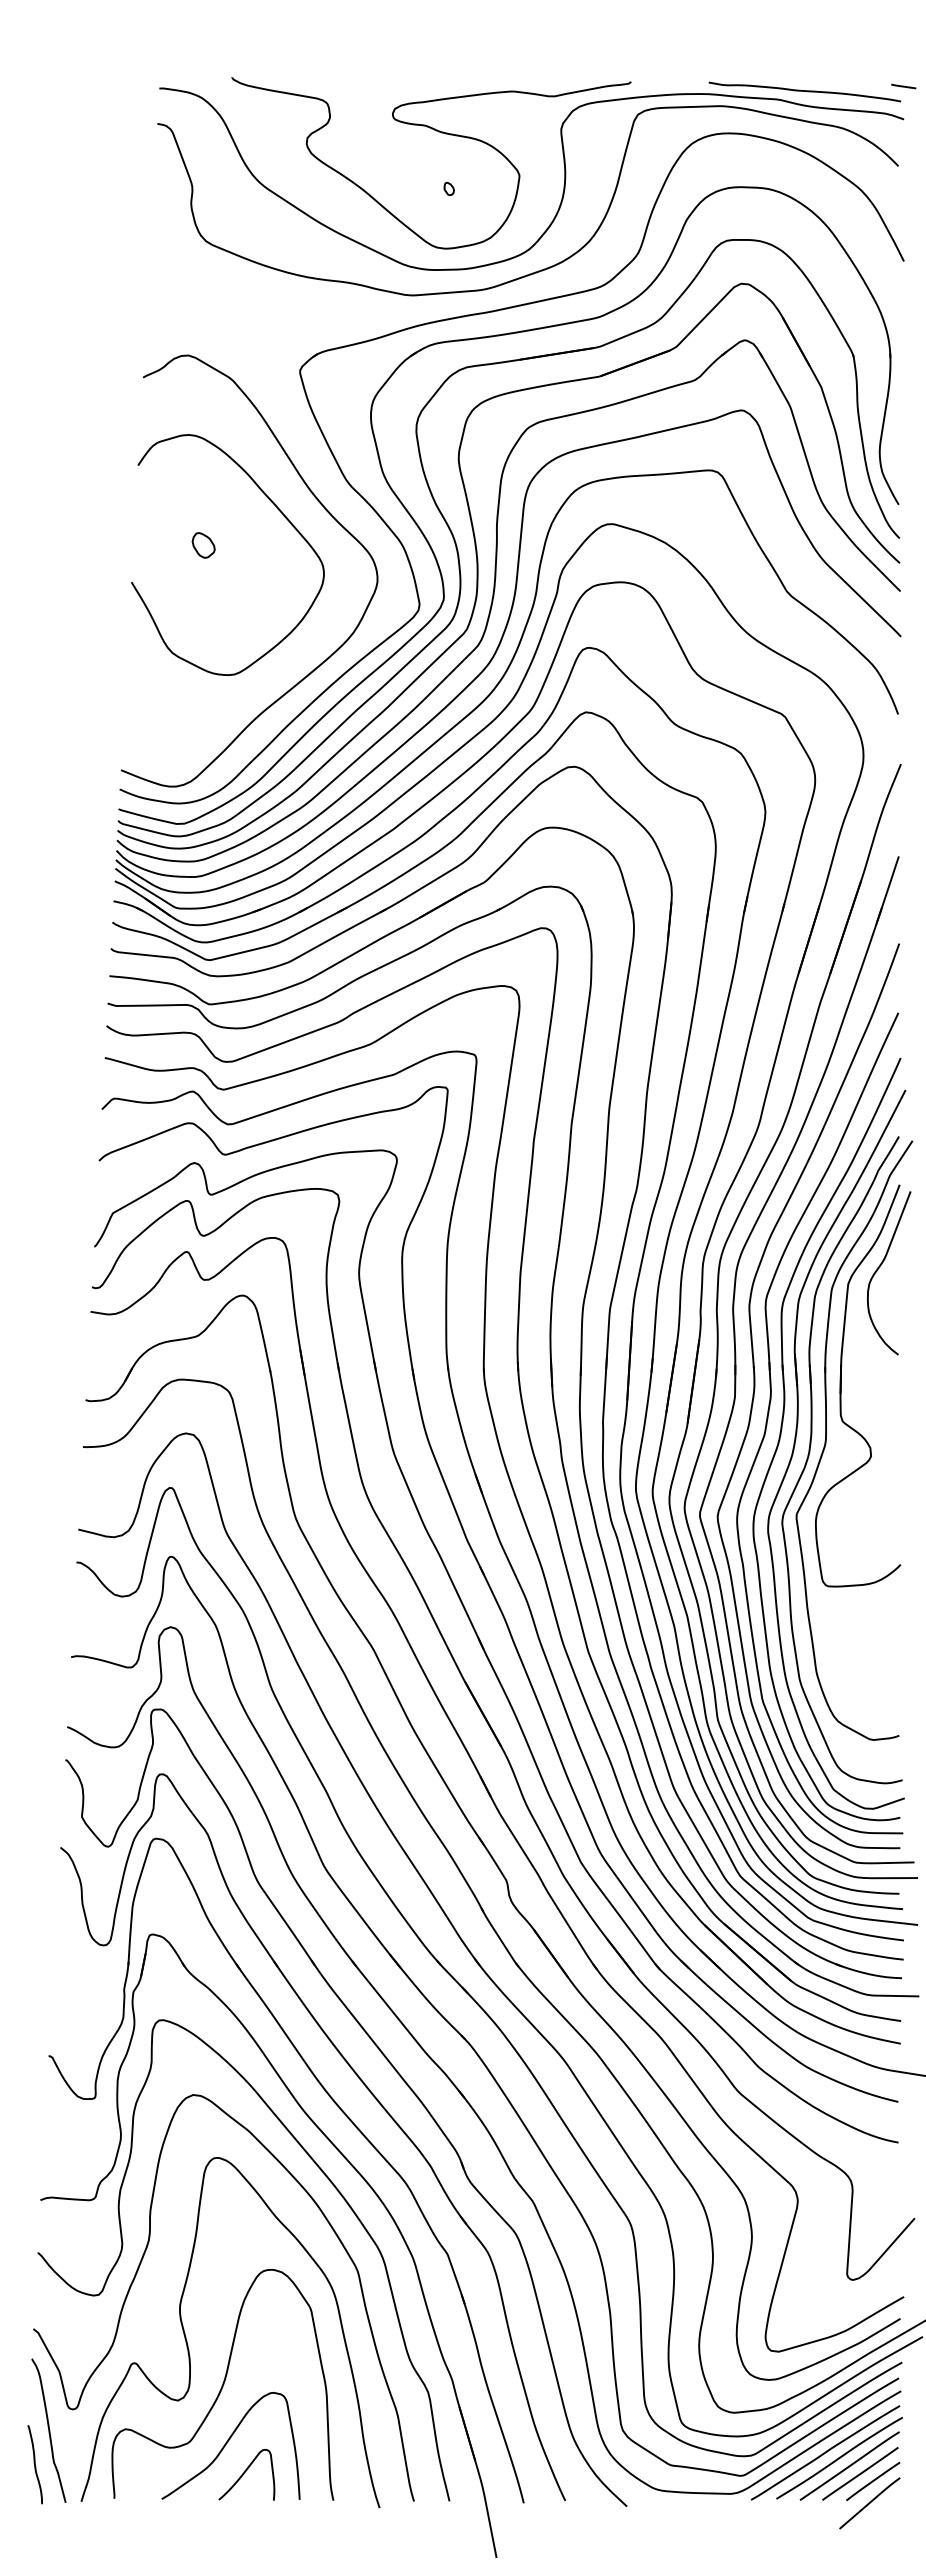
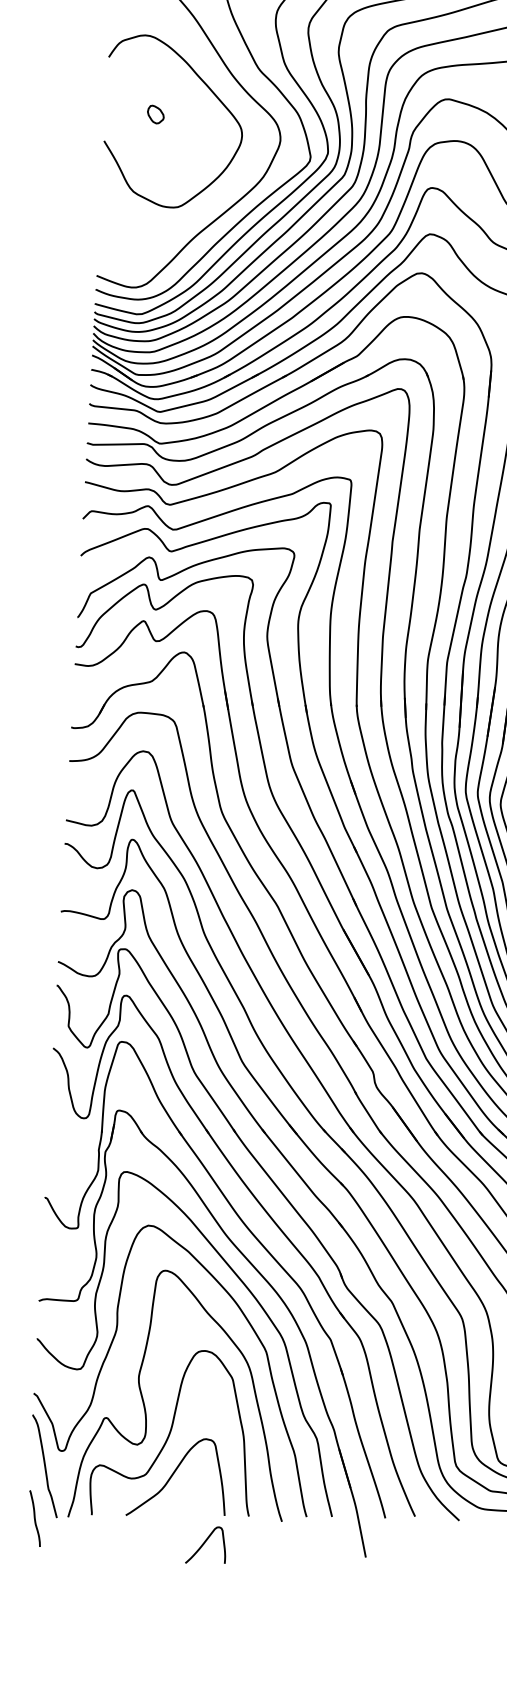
curve: (34, 2464) -> (34, 1518), moved
curve: (244, 2474) -> (203, 1545), moved

